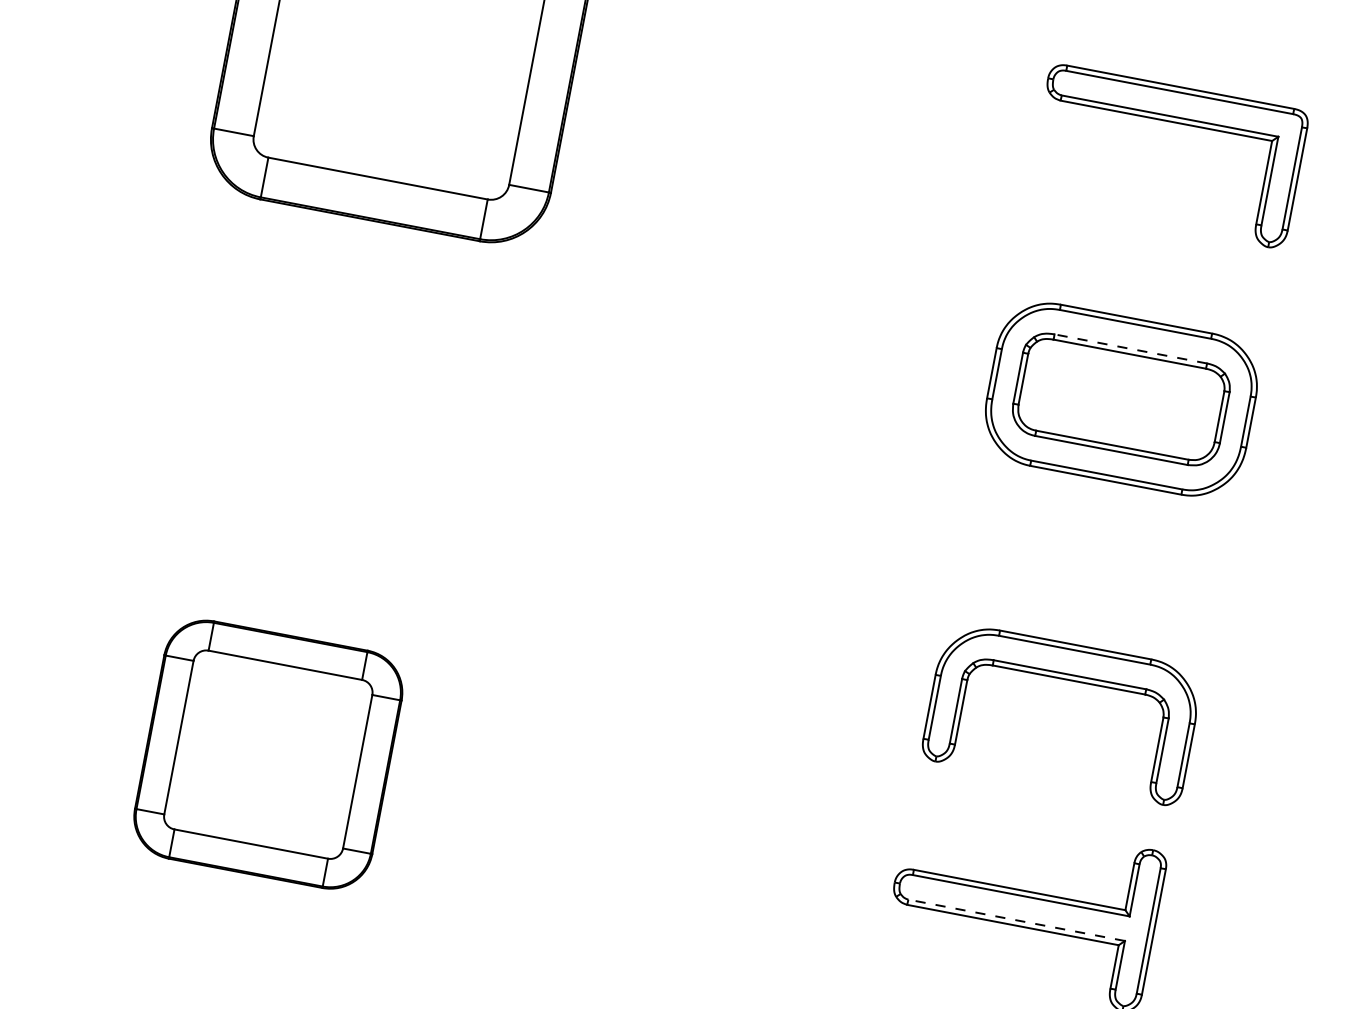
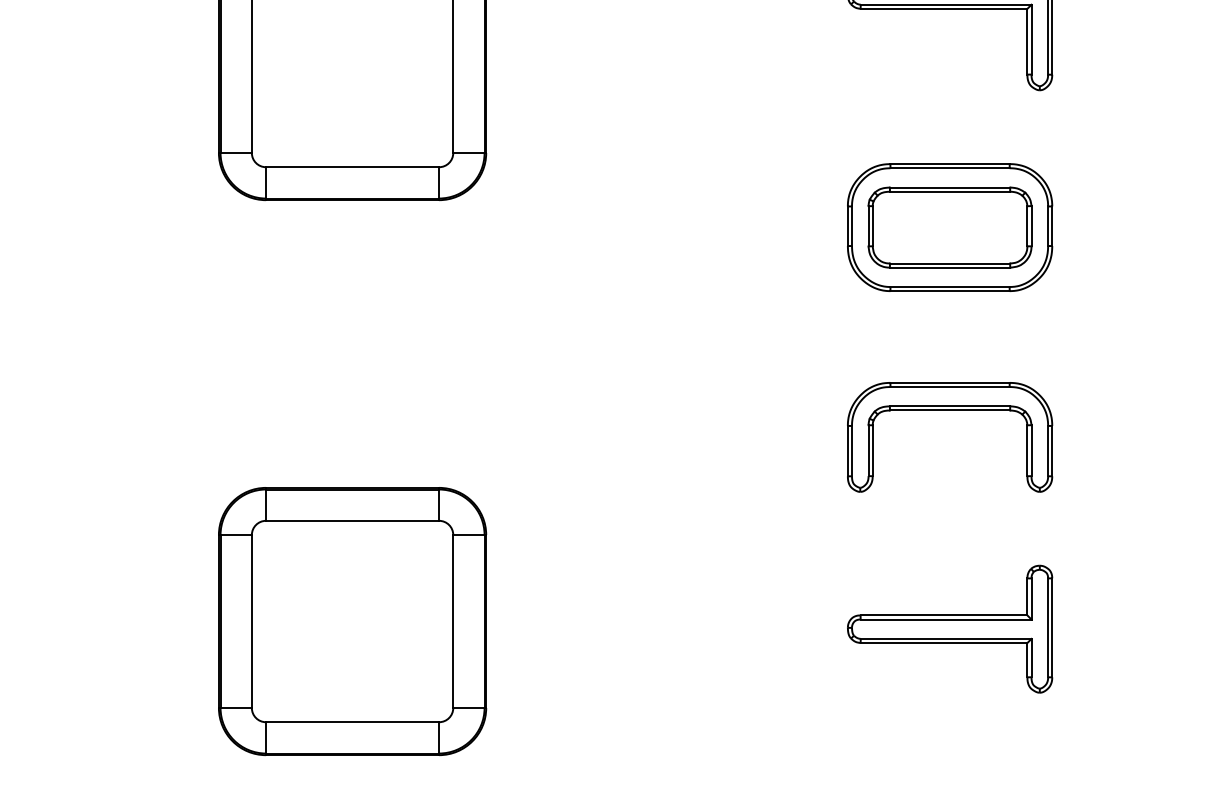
line: (1130, 348) -> (949, 187), dashed -> solid
part: (1069, 680) -> (950, 410), moved
part: (268, 754) -> (352, 621), size x1.43
line: (1015, 919) -> (945, 638), dashed -> solid

